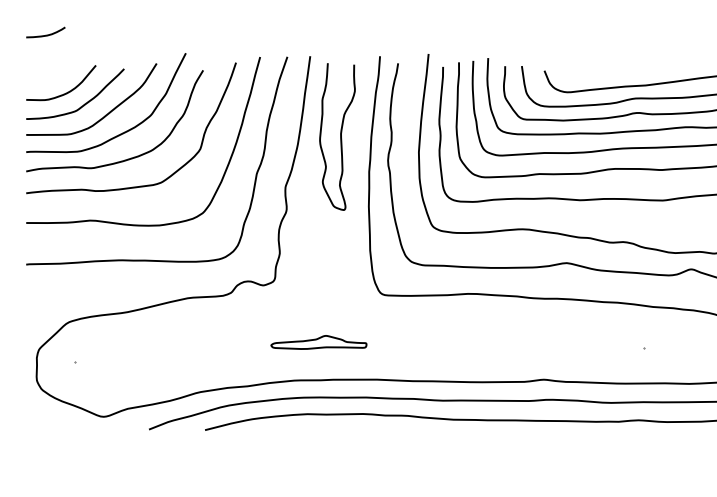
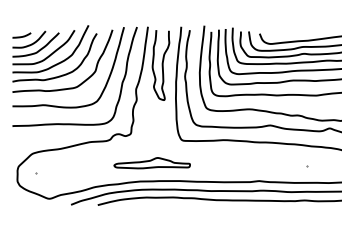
curve: (45, 34) -> (21, 36), moved
part: (317, 342) -> (151, 163), size x1.67

